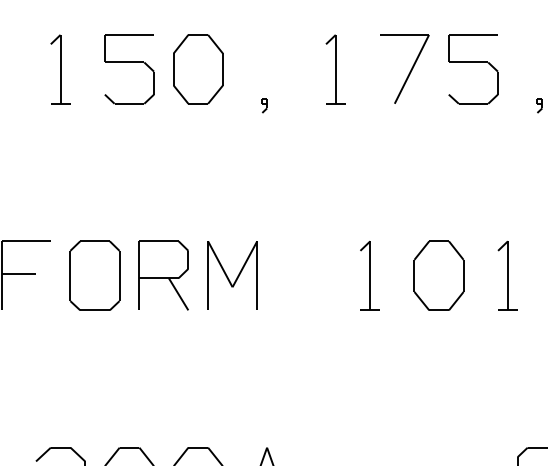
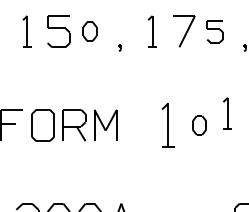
part: (197, 69) -> (89, 31), size x0.6
part: (471, 69) -> (214, 31), size x0.7
part: (368, 275) -> (167, 125), size x1.4
part: (438, 275) -> (199, 125), size x0.6
part: (507, 275) -> (227, 113), moved

